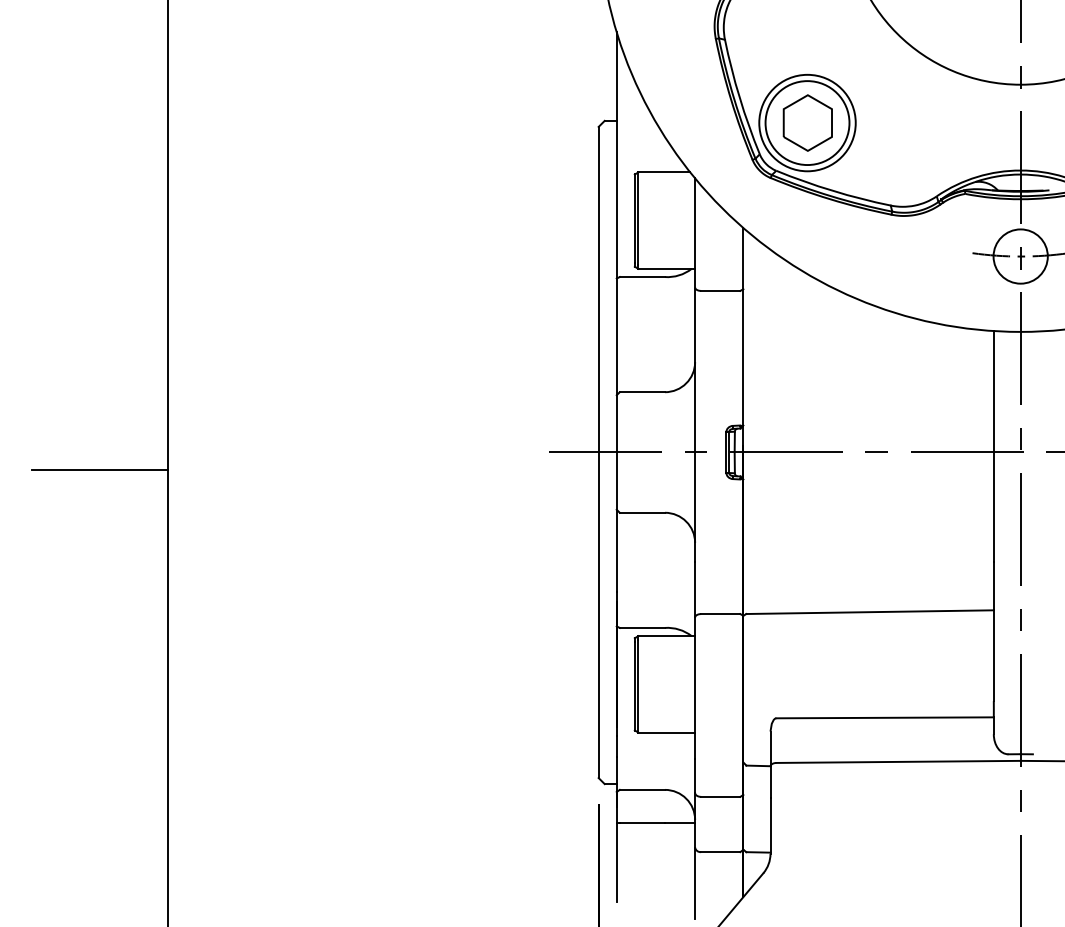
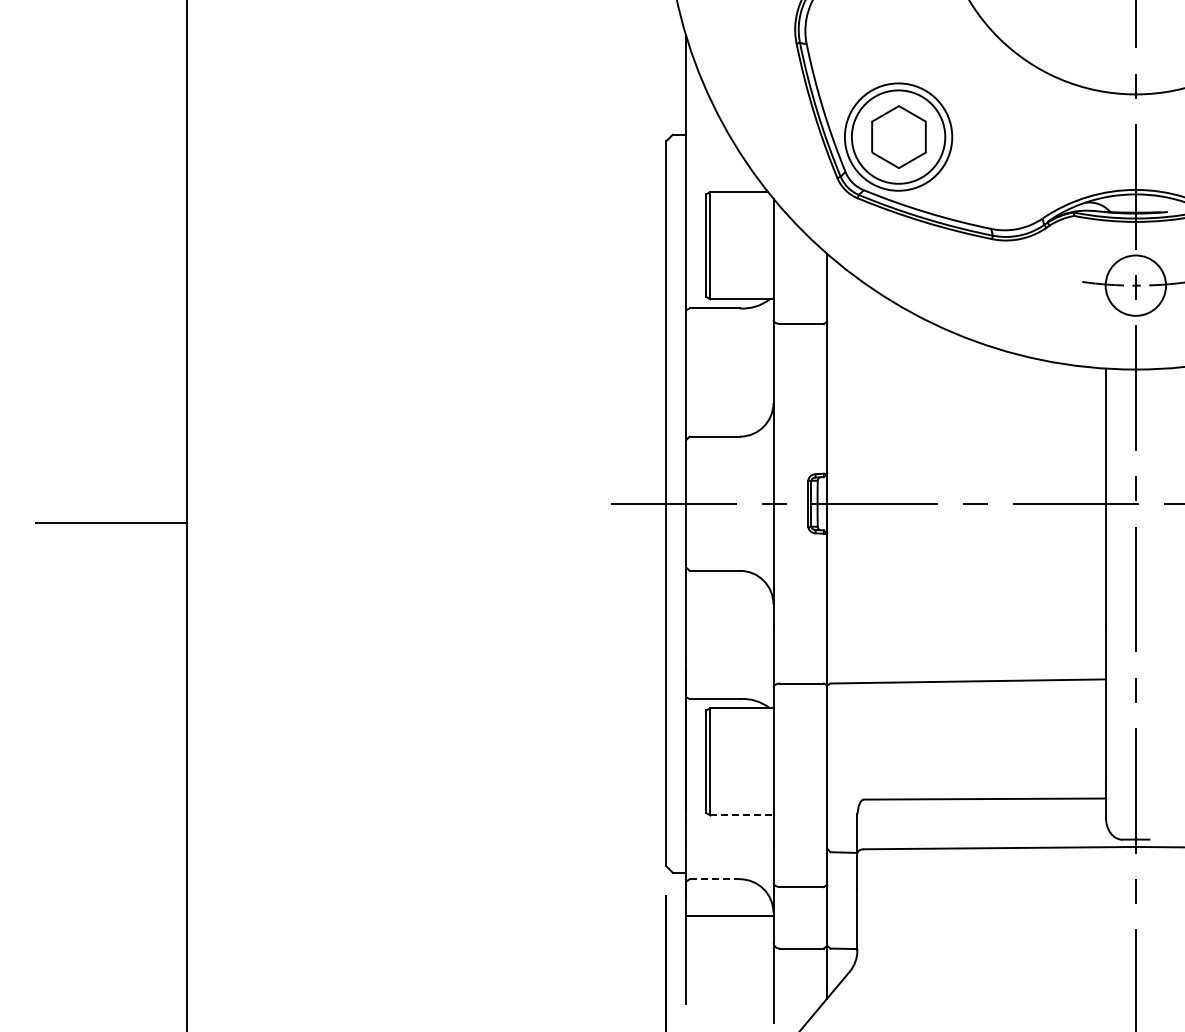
line: (666, 732) -> (741, 815), solid -> dashed
line: (643, 790) -> (715, 879), solid -> dashed

